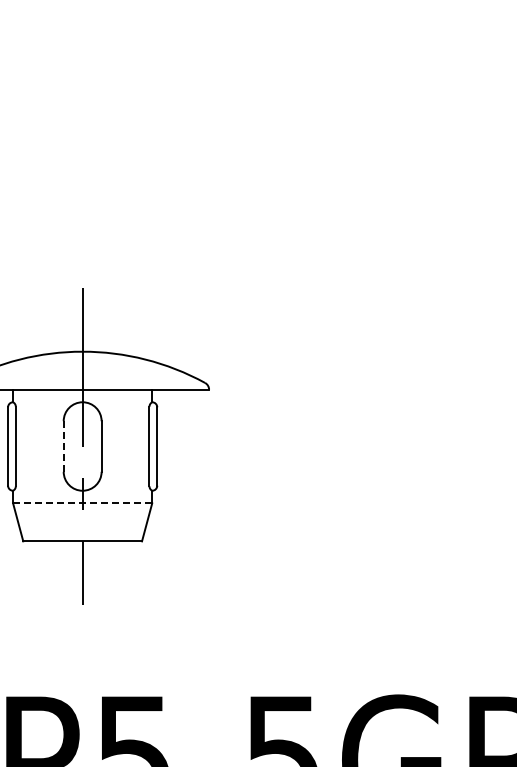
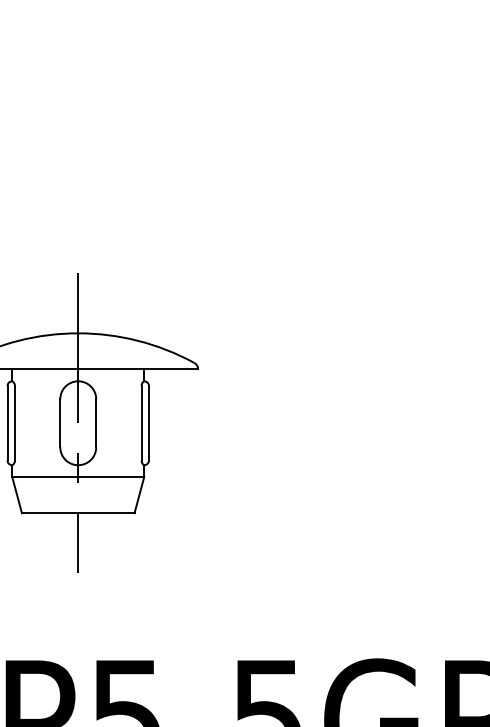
line: (63, 446) -> (60, 423), dashed -> solid
line: (82, 503) -> (78, 477), dashed -> solid

